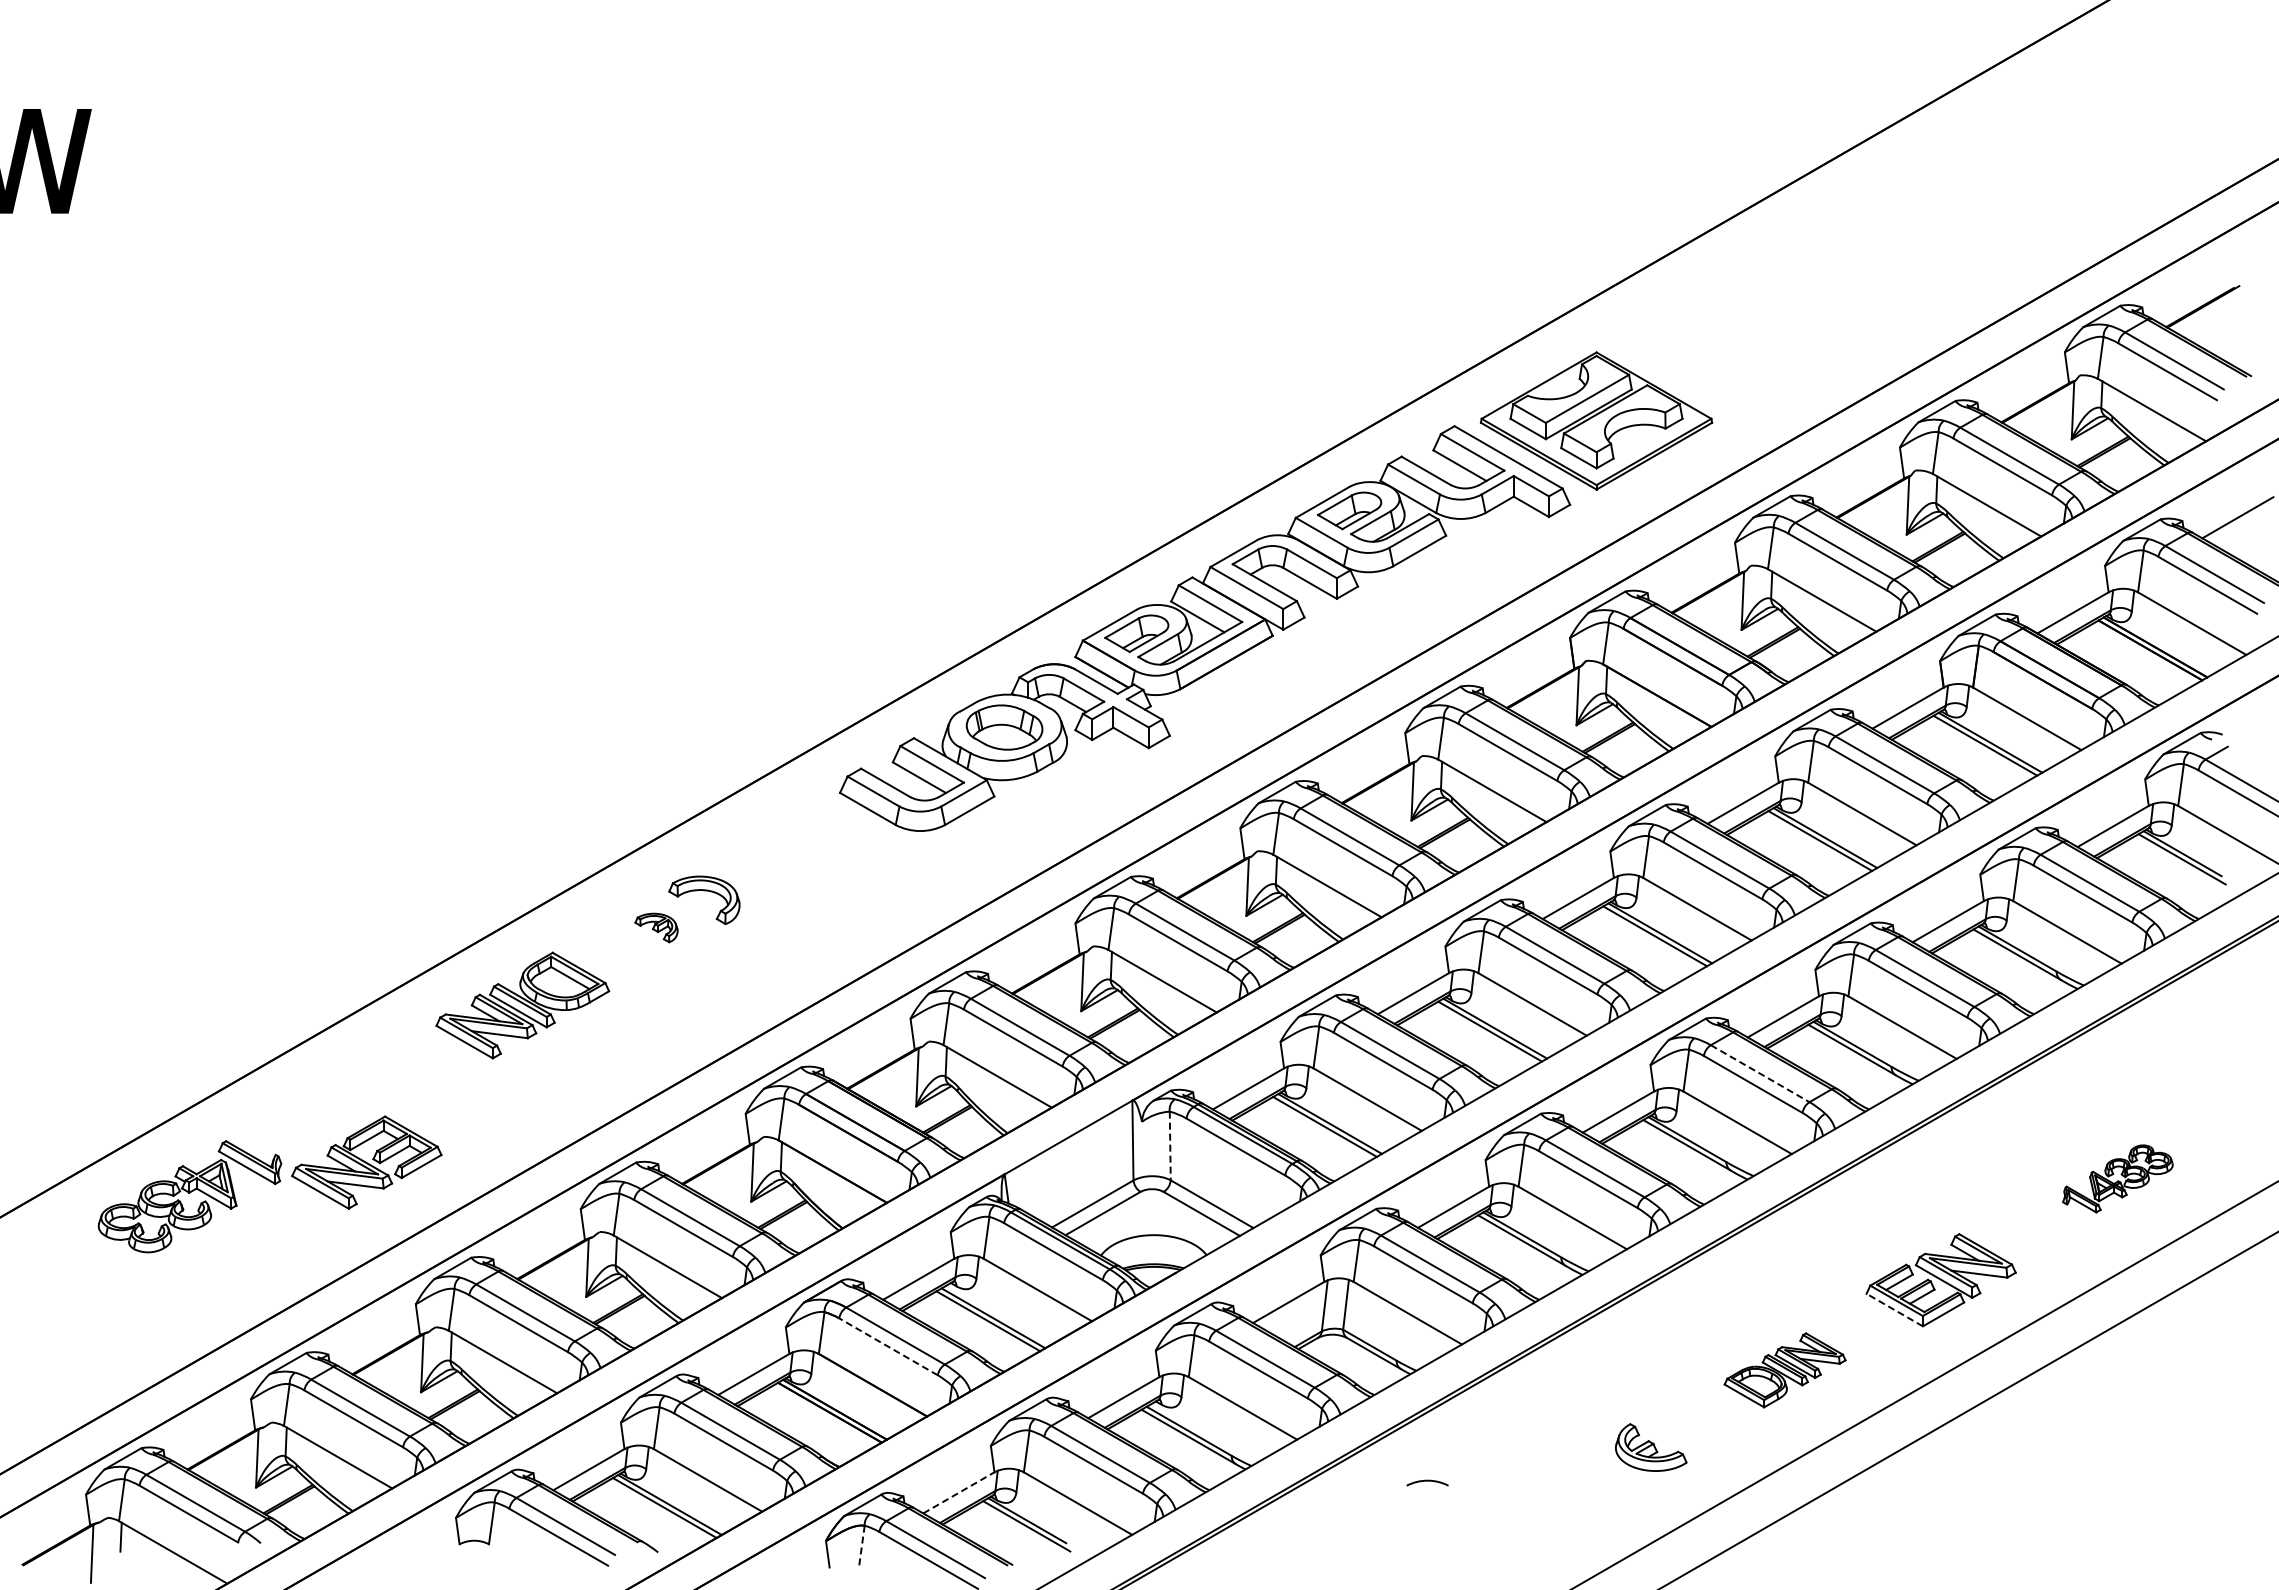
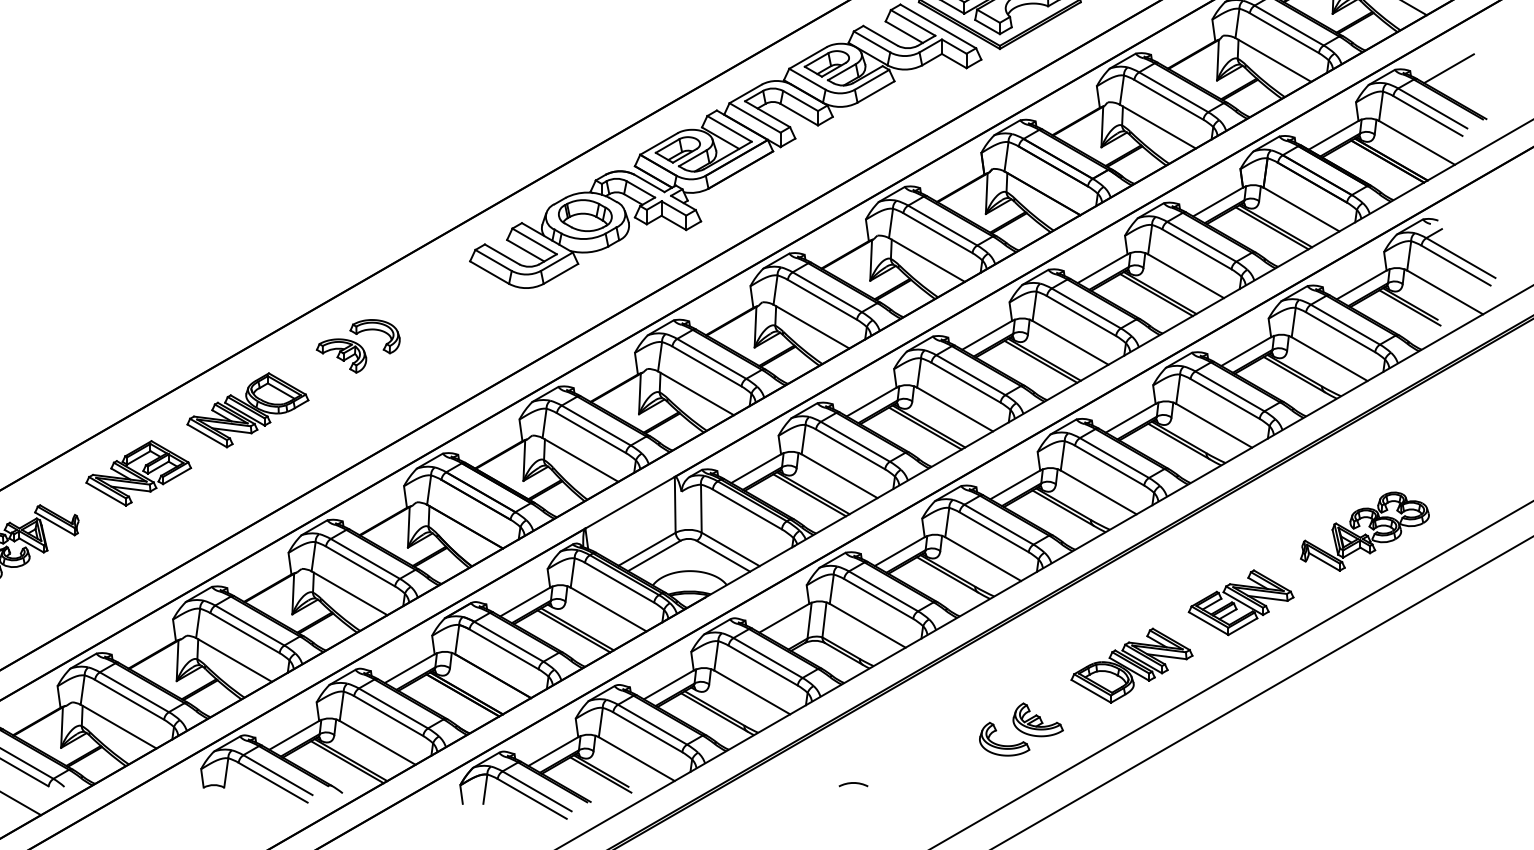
part: (656, 927) -> (341, 355), size x1.67
line: (1760, 1073) -> (1114, 457), dashed -> solid
line: (1170, 1146) -> (701, 509), dashed -> solid
part: (366, 1162) -> (138, 473), moved
part: (2117, 1178) -> (1364, 531), size x1.67
line: (1894, 1310) -> (1208, 623), dashed -> solid
line: (888, 1346) -> (504, 649), dashed -> solid
part: (1784, 1370) -> (1131, 665), size x1.43
arc: (1427, 1481) -> (853, 783), moved
part: (1601, 1483) -> (1003, 745), added
line: (959, 1492) -> (553, 751), dashed -> solid
line: (861, 1547) -> (485, 789), dashed -> solid

